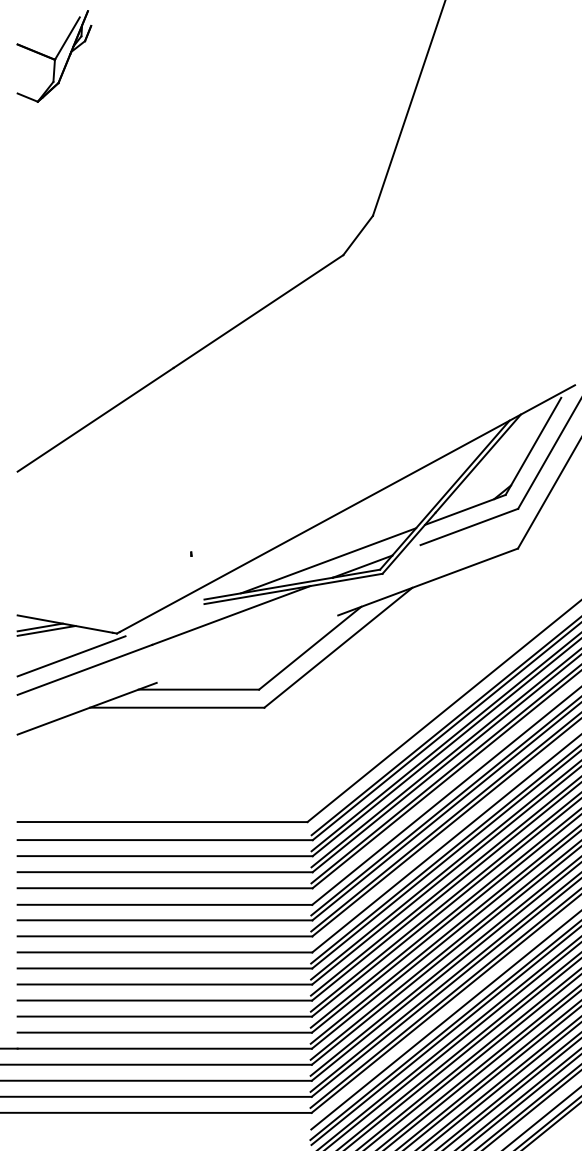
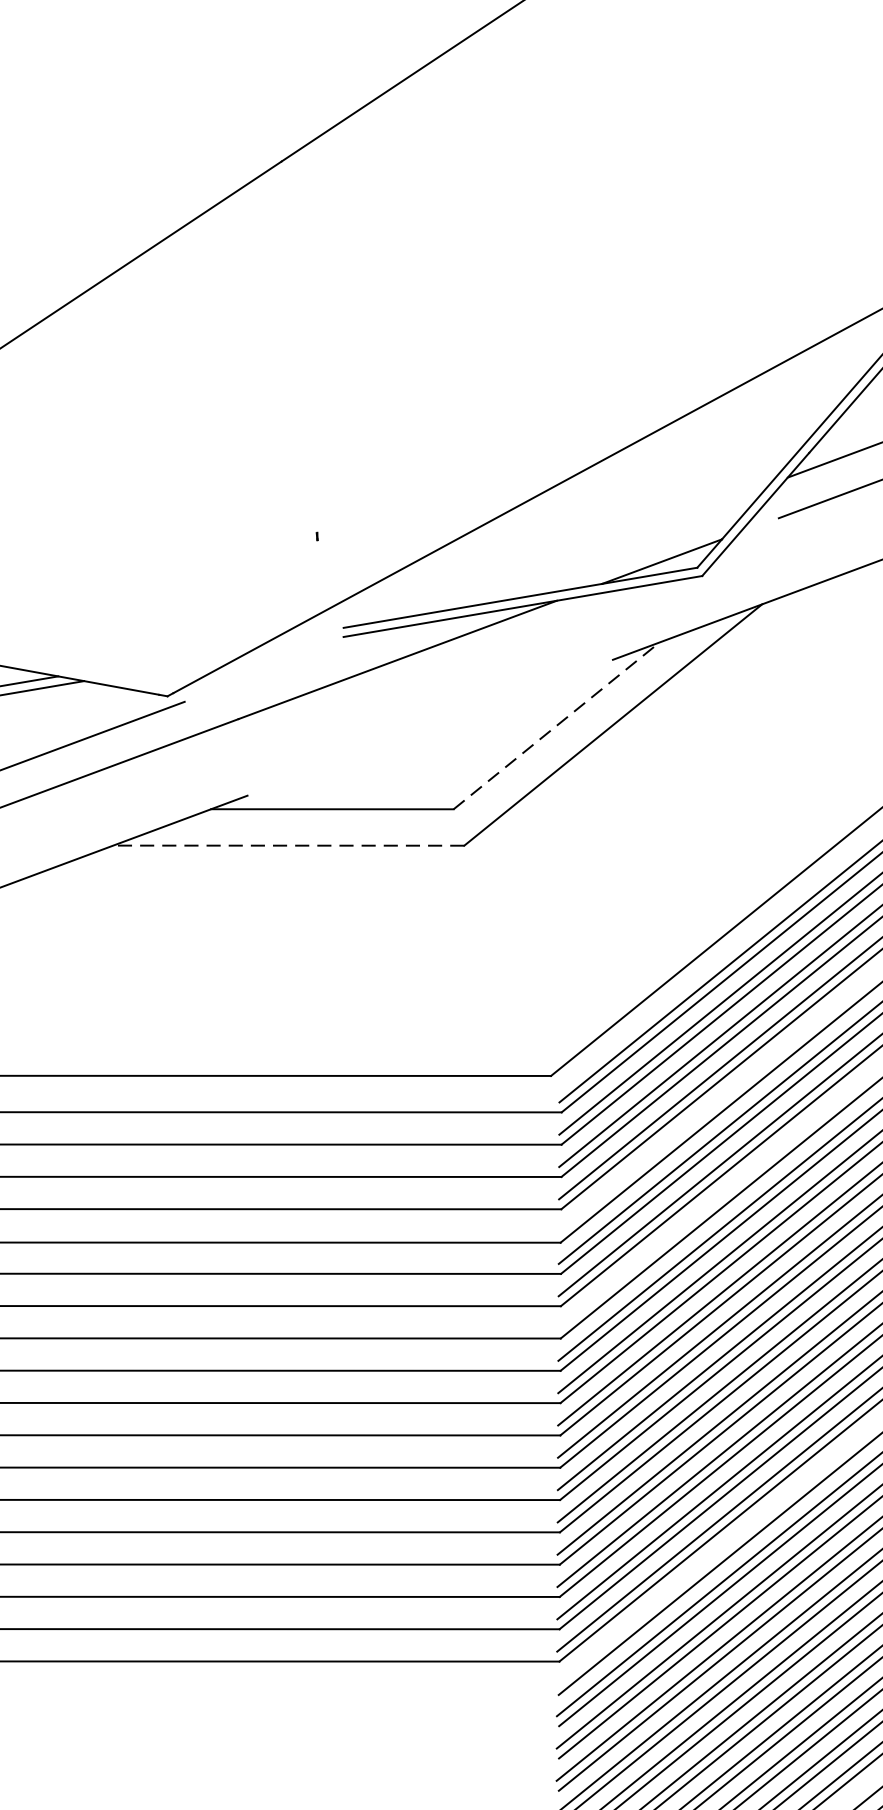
line: (328, 560) -> (593, 549), removed
line: (310, 648) -> (557, 726), solid -> dashed
line: (176, 707) -> (287, 845), solid -> dashed

